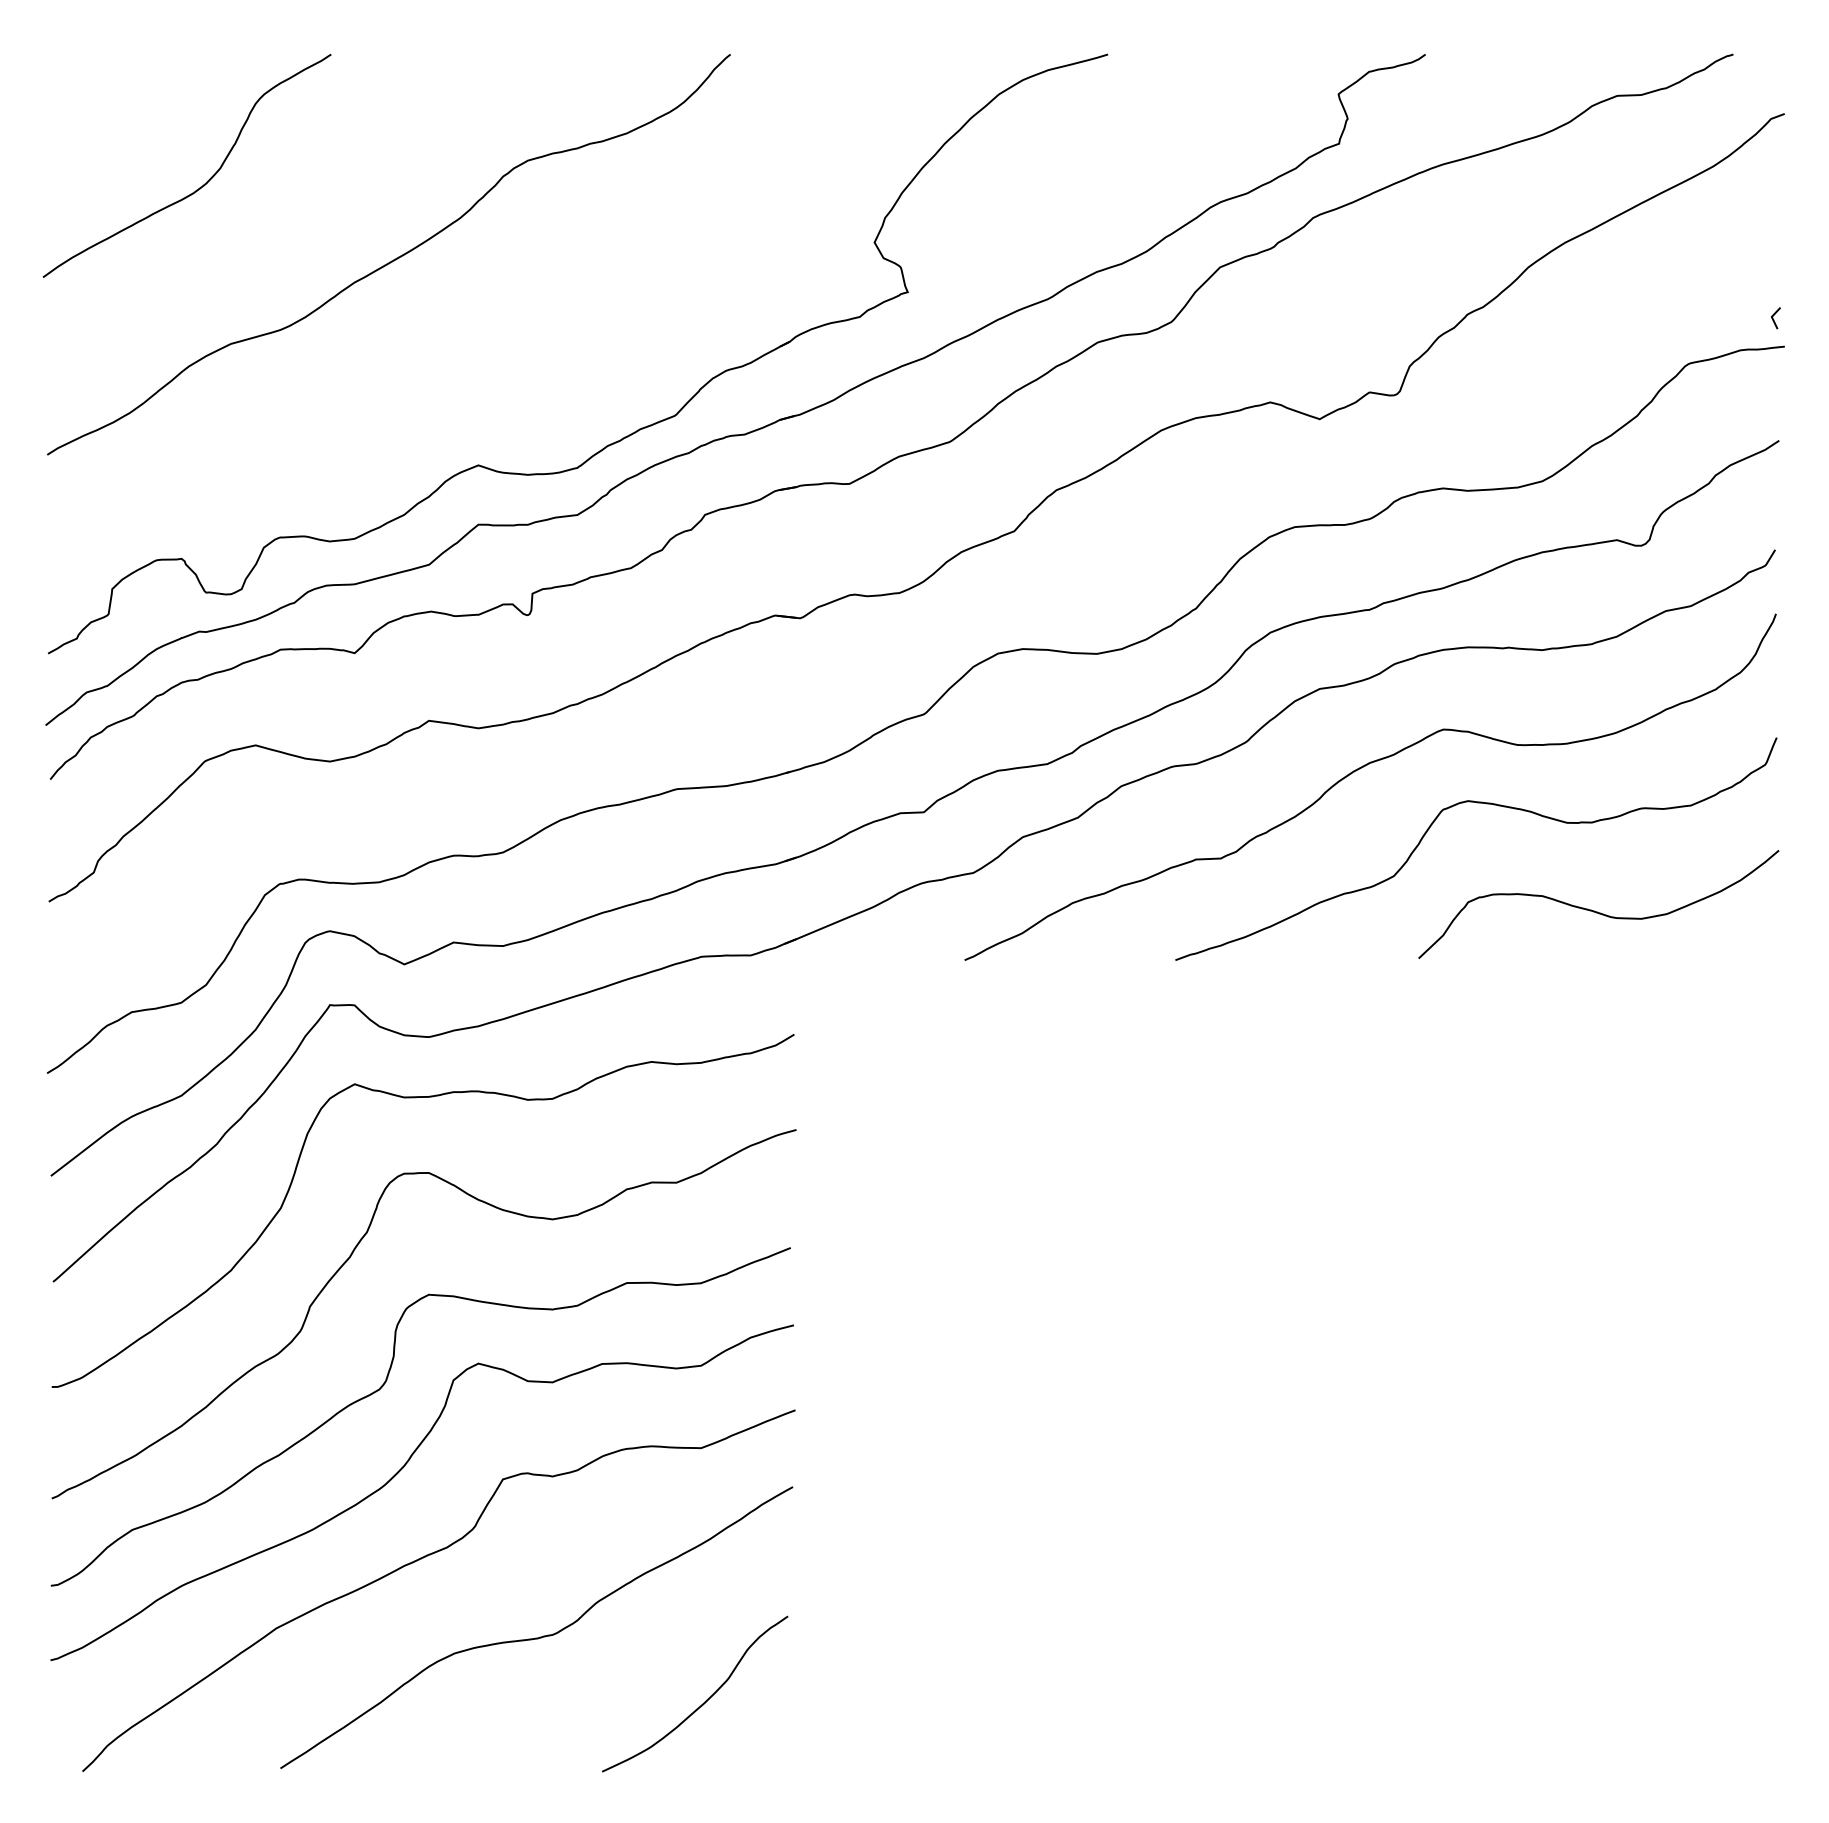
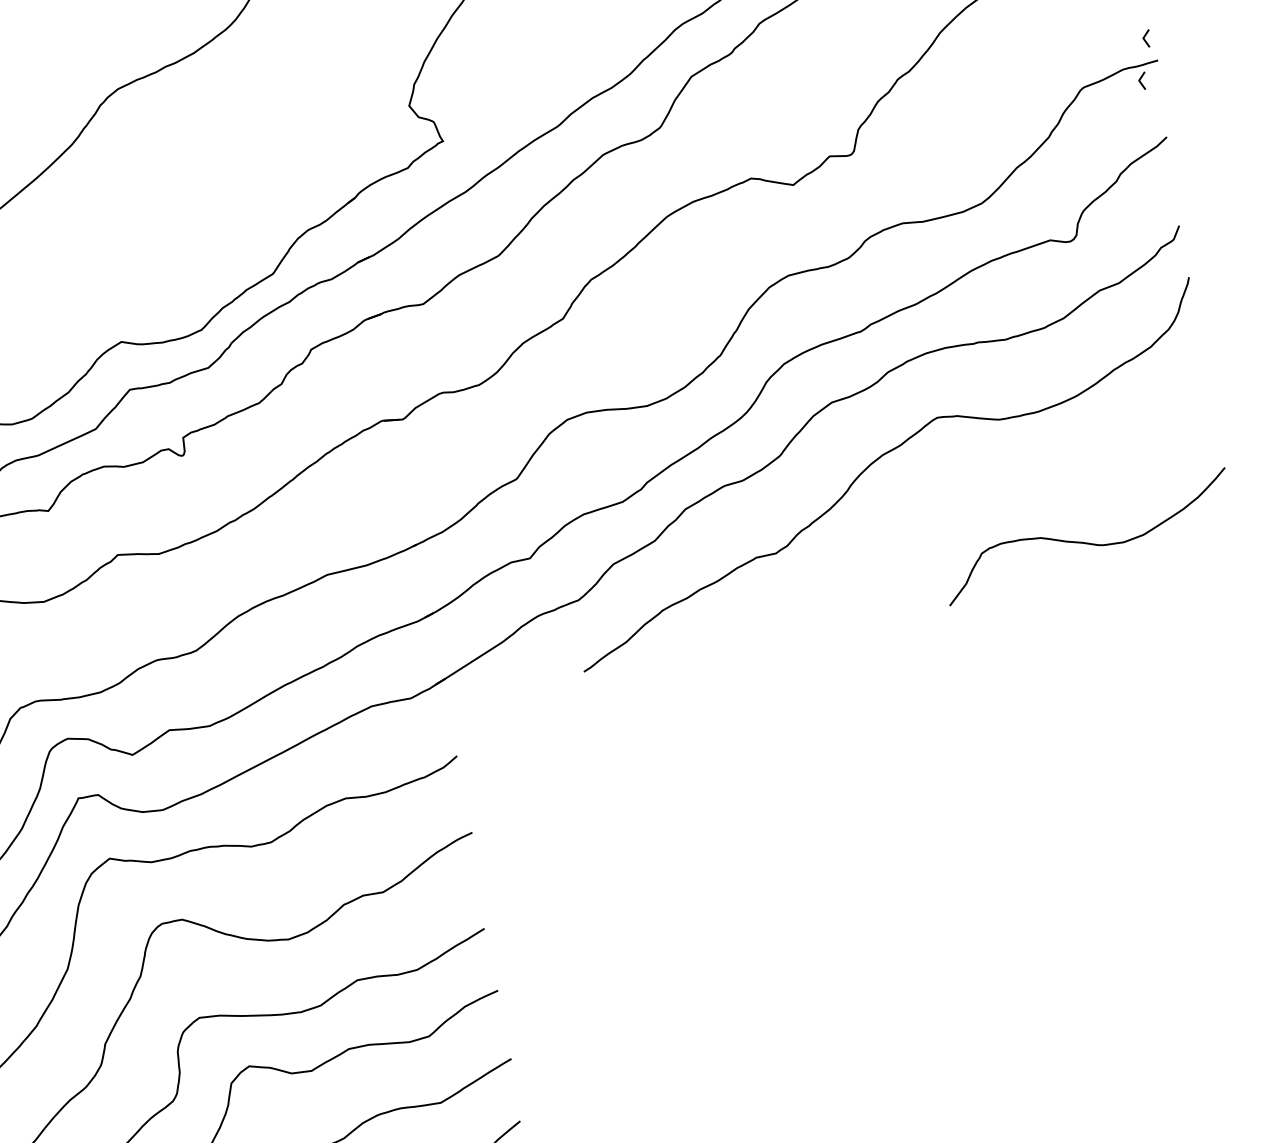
line: (1759, 368) -> (1140, 81), added
curve: (1477, 803) -> (975, 472), removed

